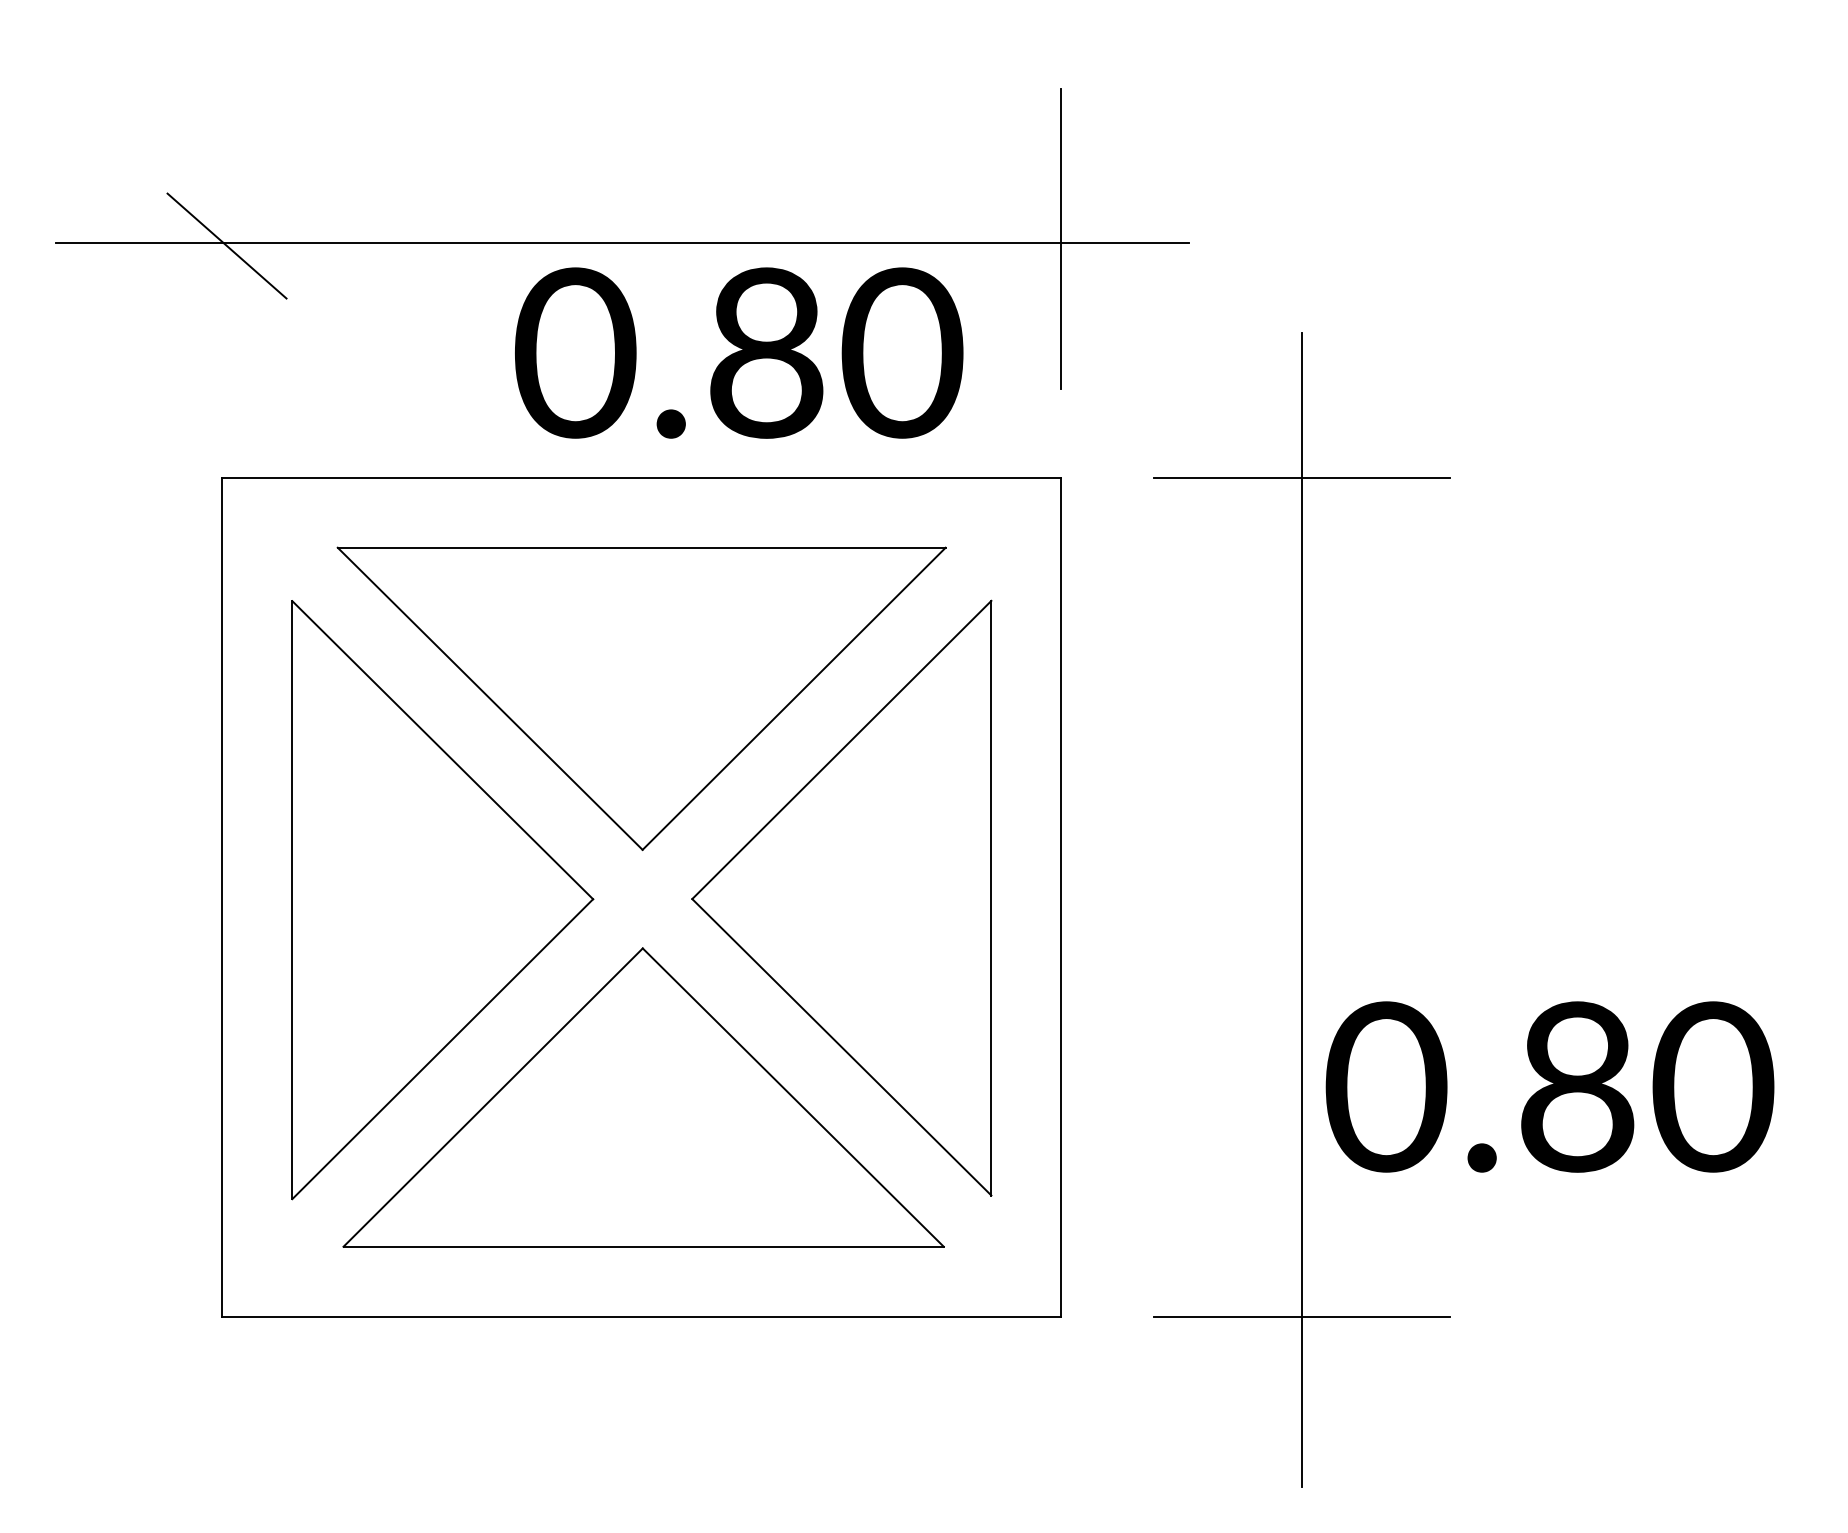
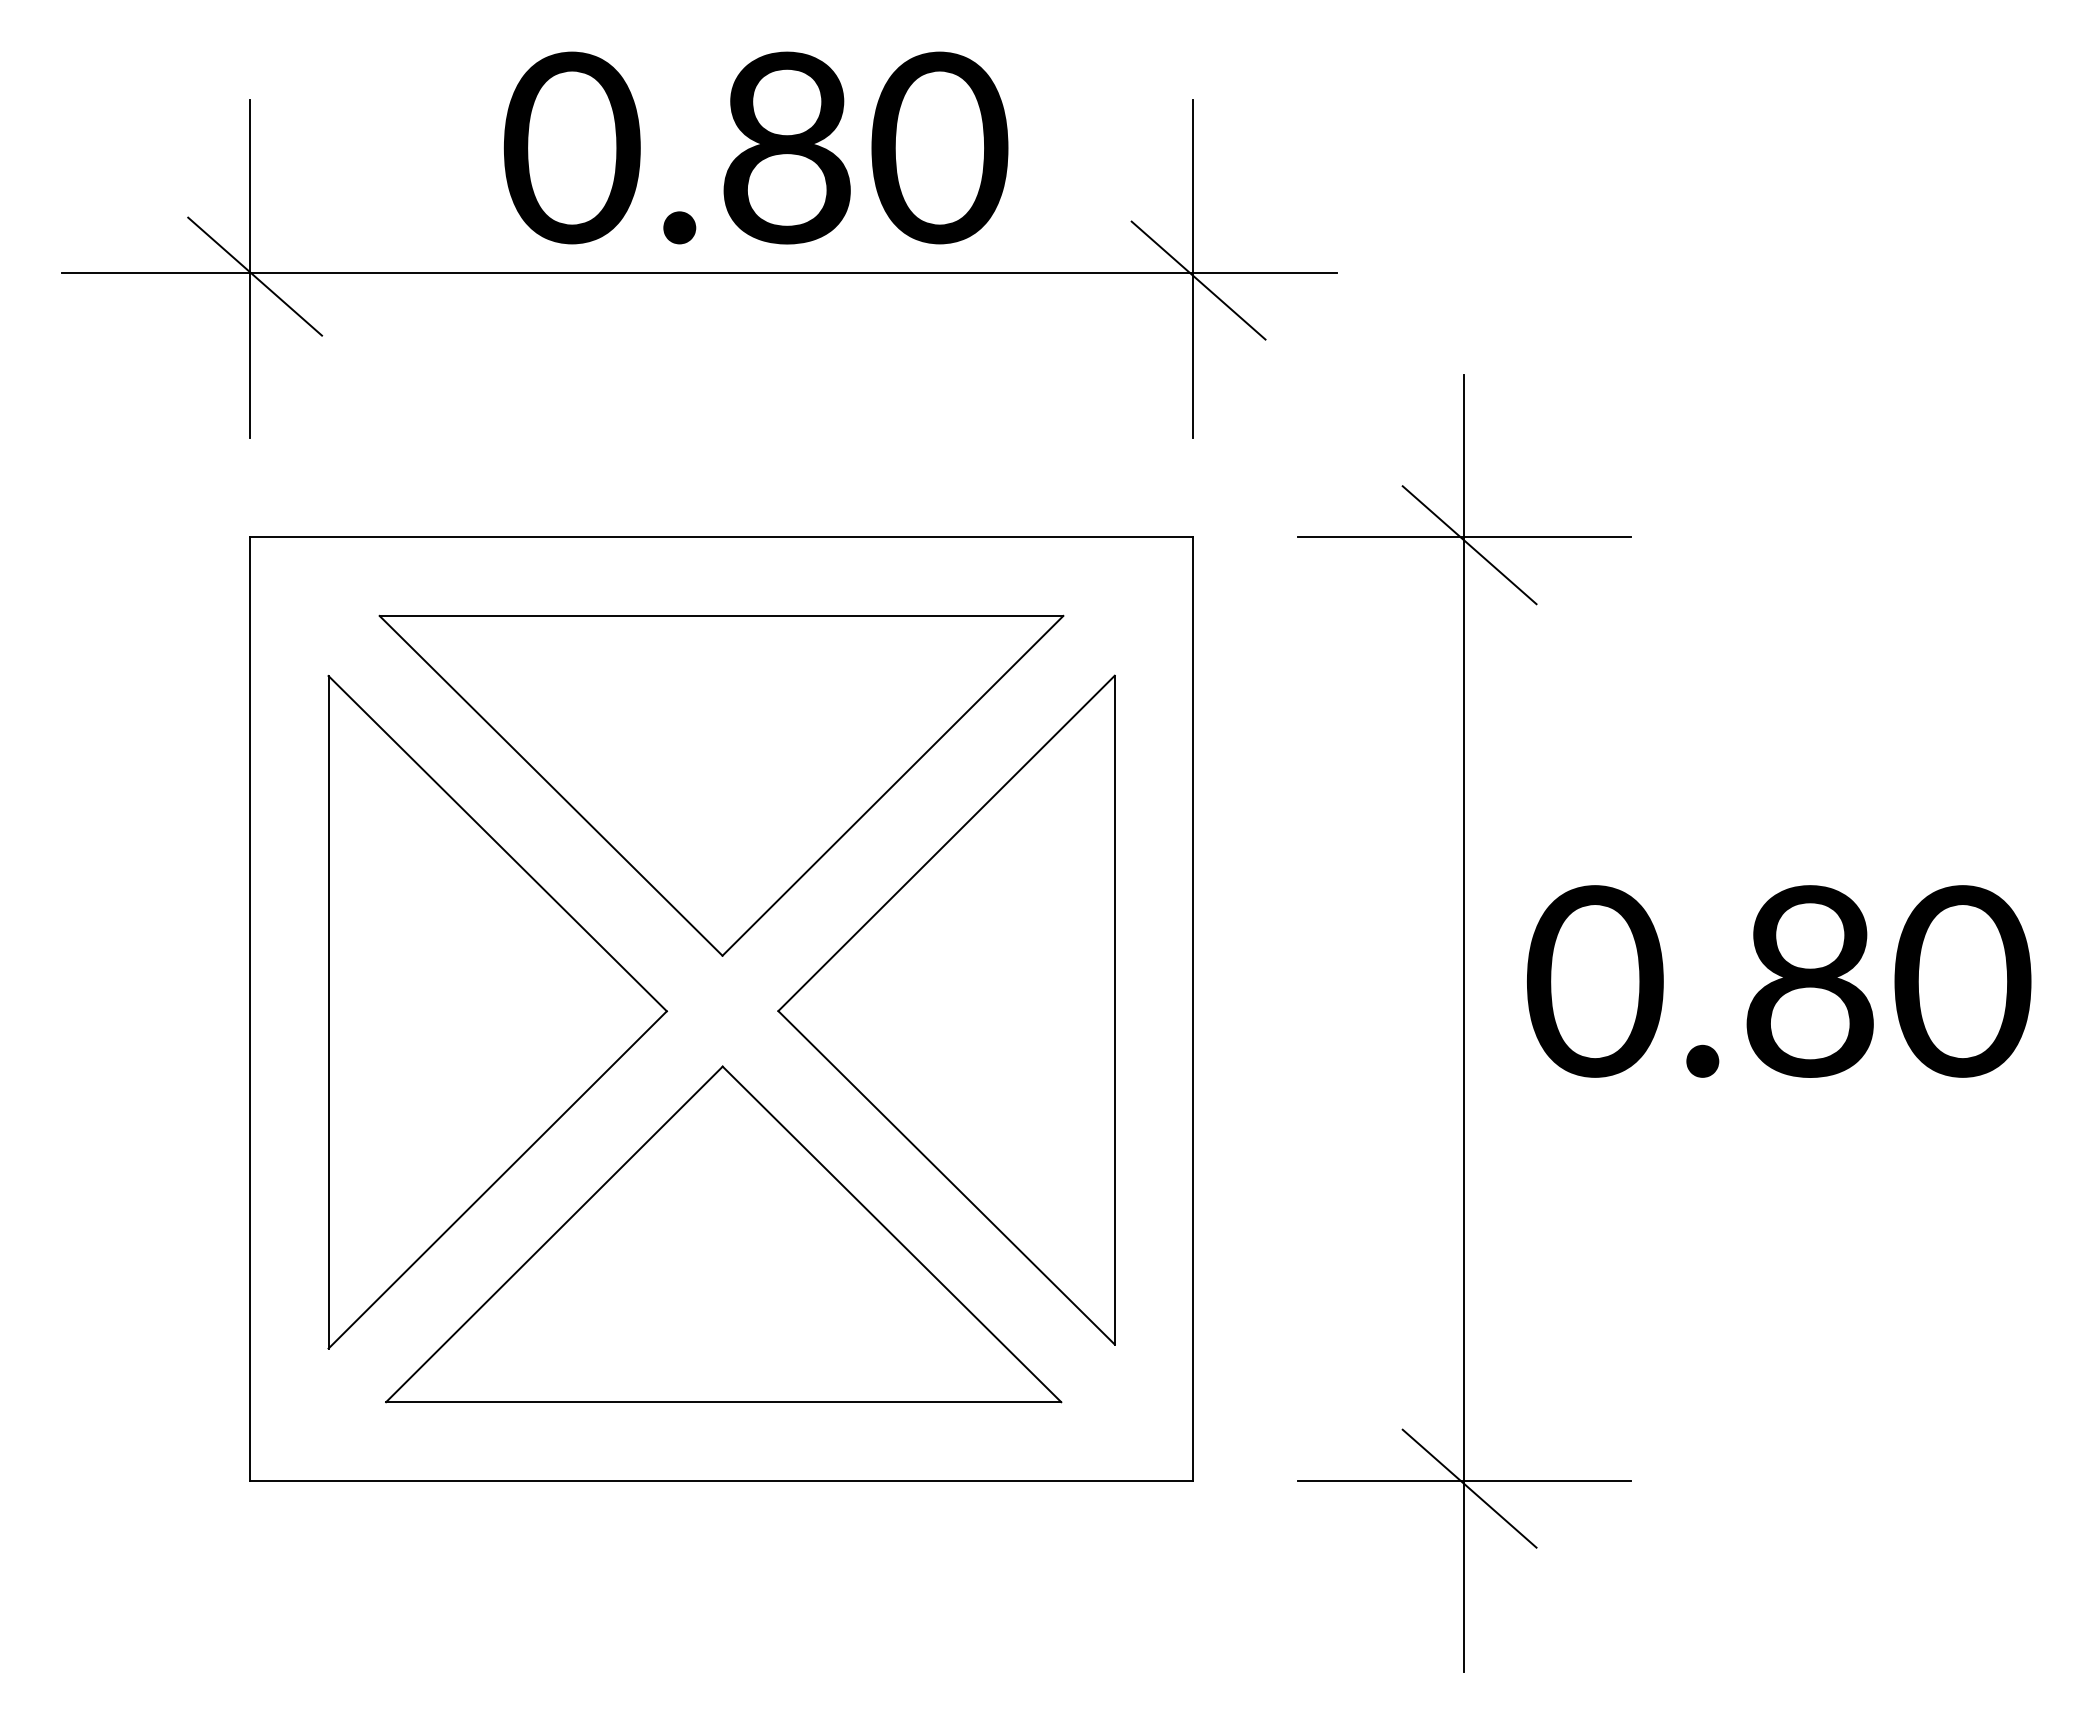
line: (222, 238) -> (249, 268), added
line: (1065, 249) -> (1198, 280), added
text: (738, 352) -> (755, 147), moved
line: (1306, 485) -> (1469, 545), added
text: (1550, 1087) -> (1779, 981), moved
line: (1306, 1323) -> (1469, 1488), added

